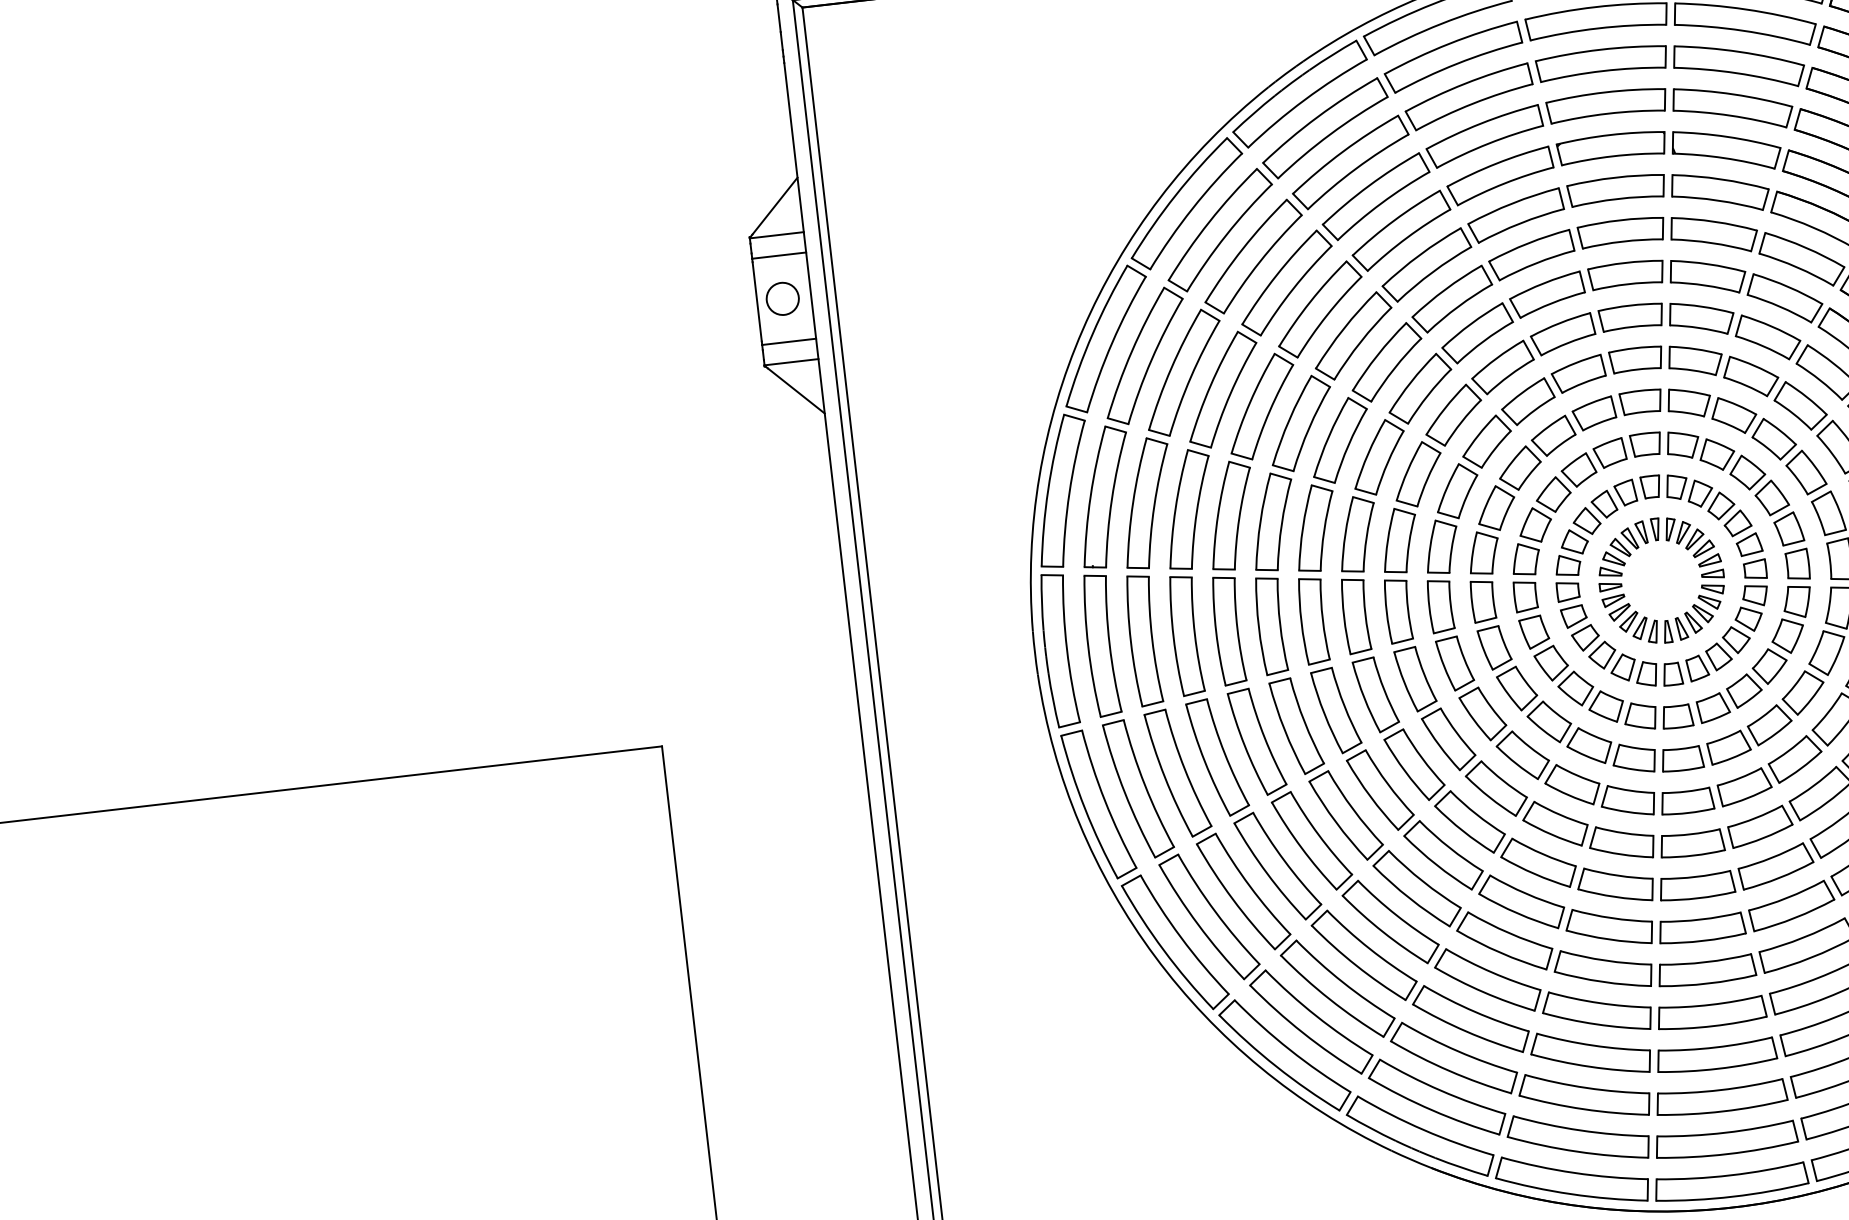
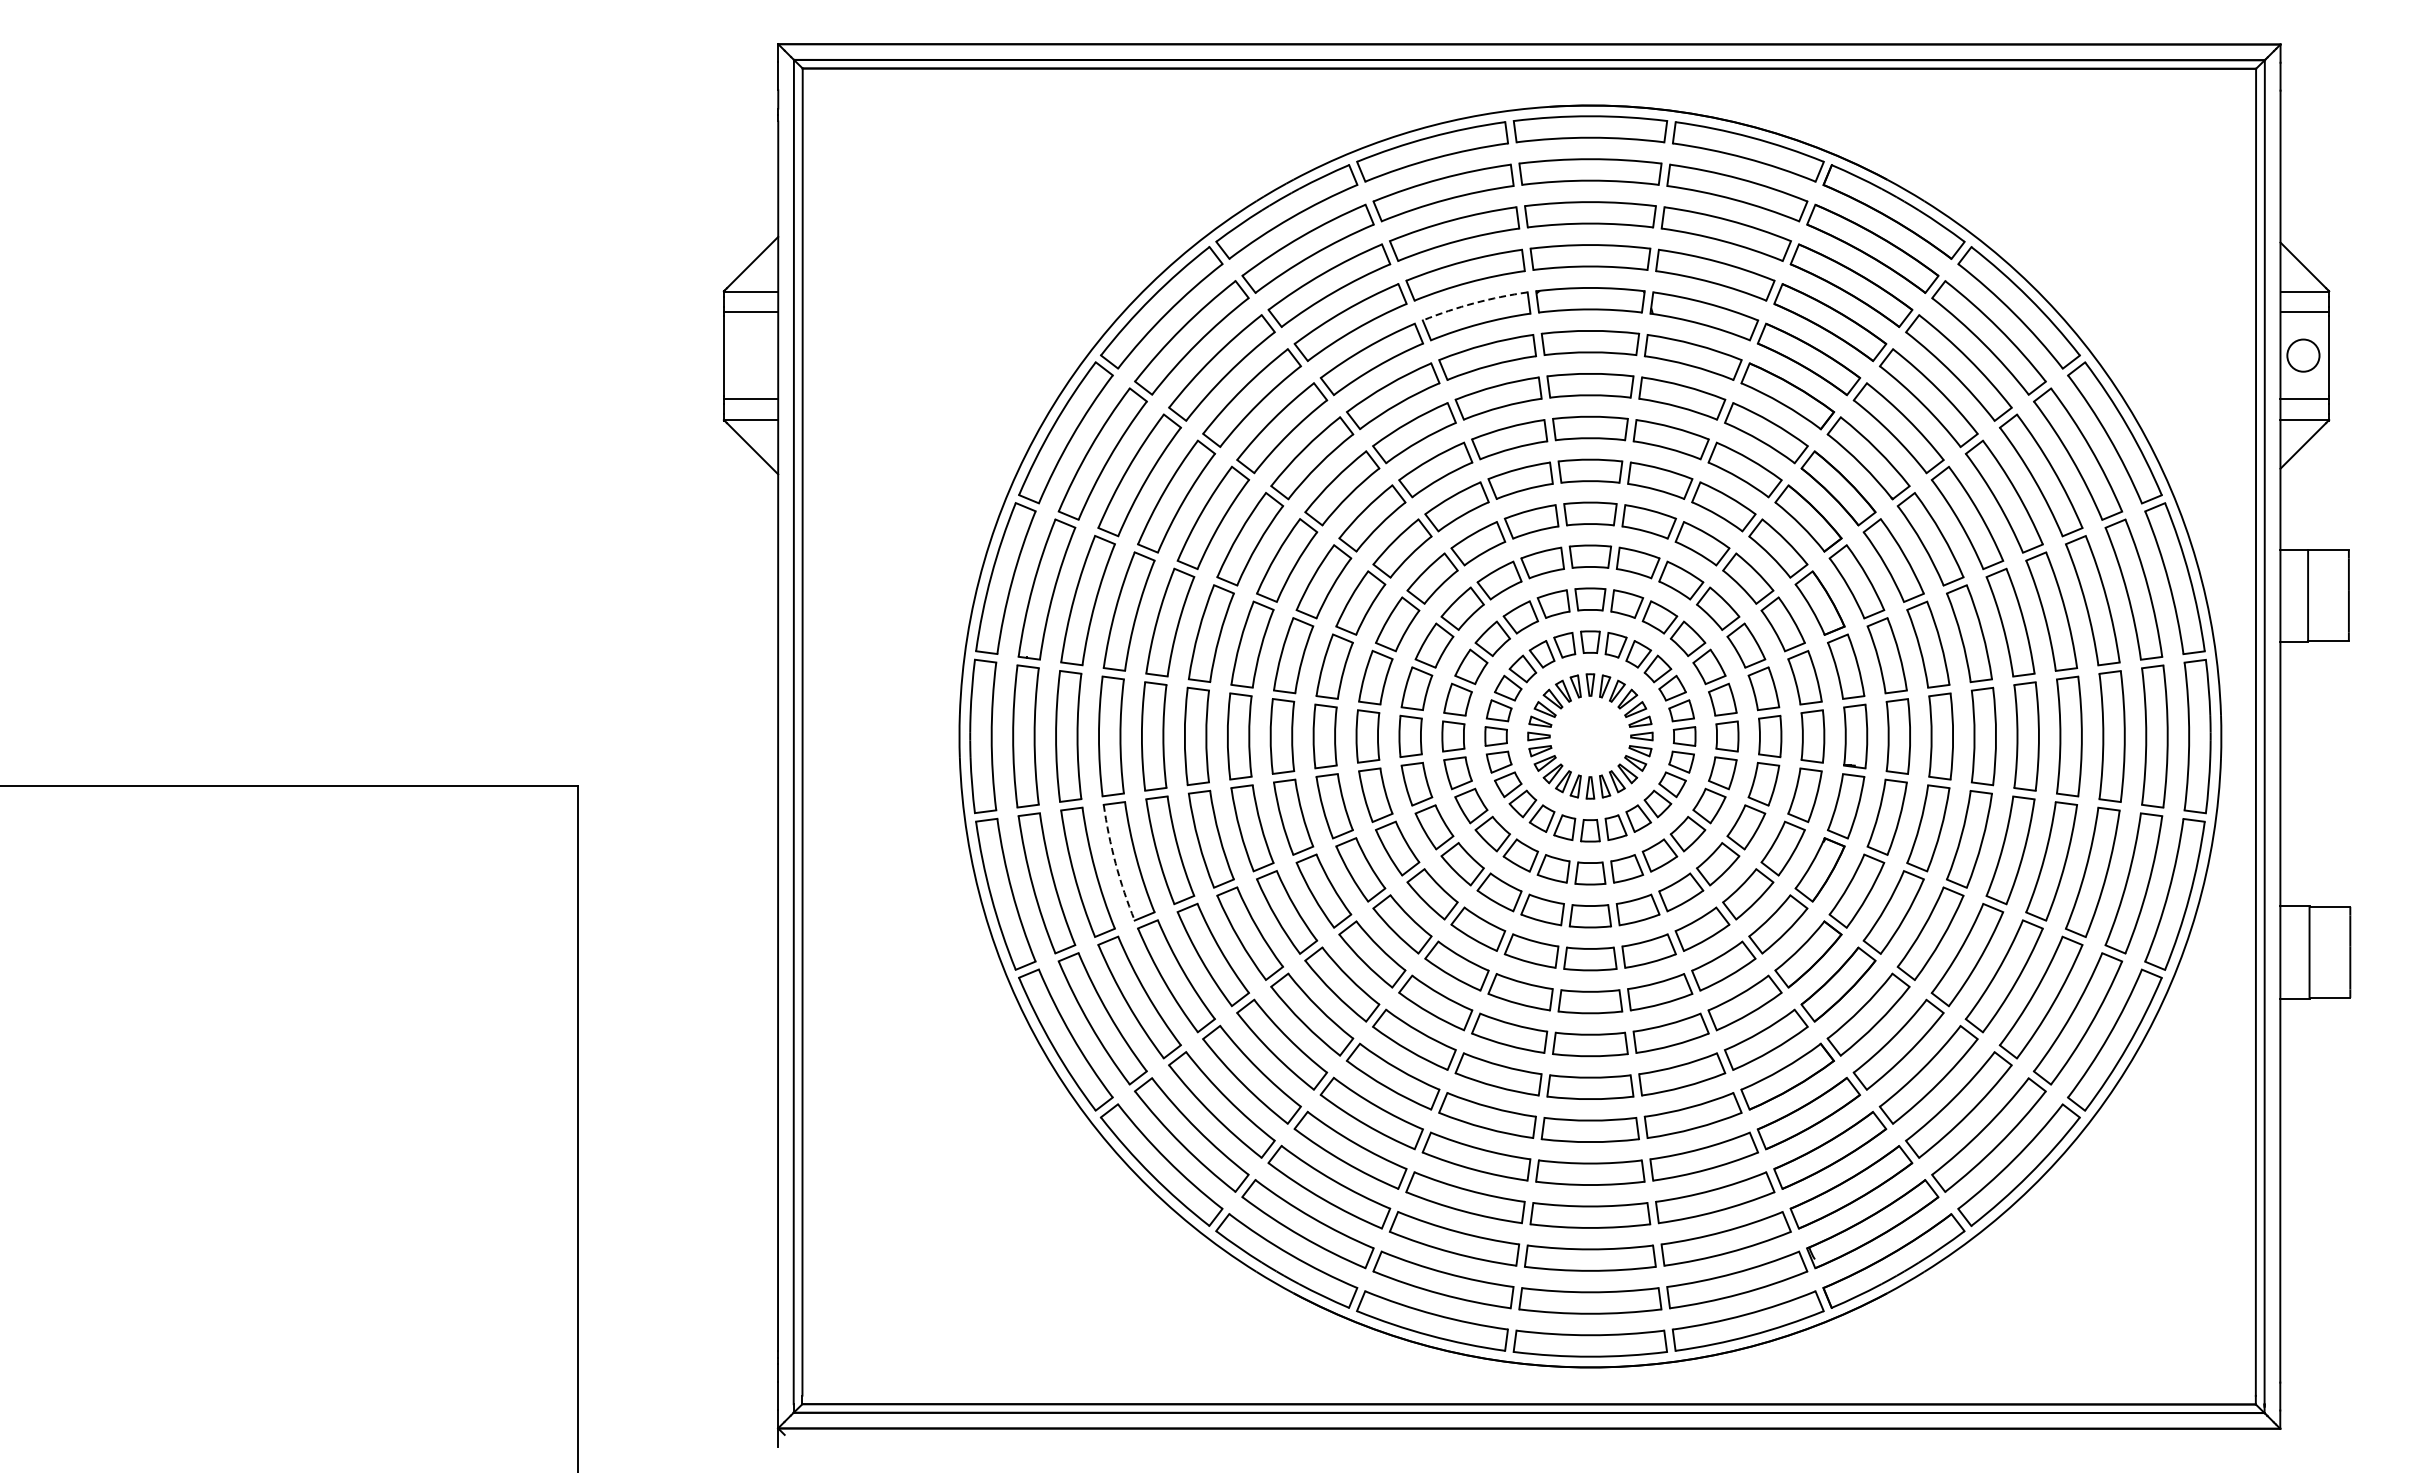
arc: (1496, 163) -> (1474, 303), solid -> dashed
circle: (782, 298) -> (749, 355), removed
arc: (1204, 761) -> (1115, 863), solid -> dashed

